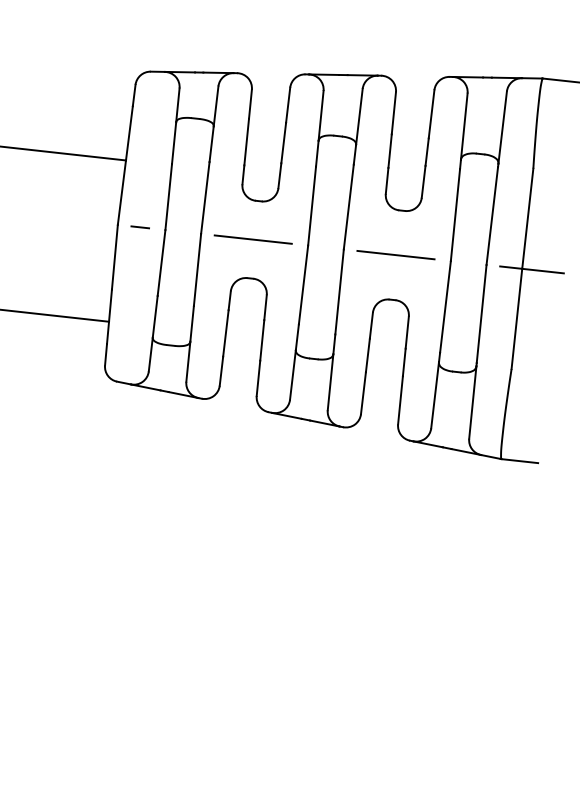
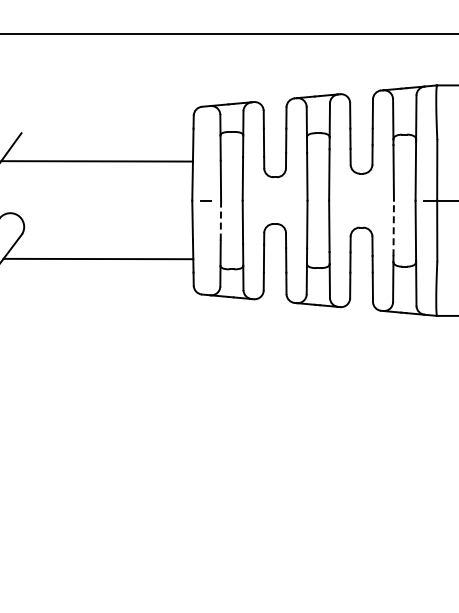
line: (251, 239) -> (273, 200), removed
line: (395, 254) -> (360, 200), removed
line: (160, 262) -> (220, 220), solid -> dashed
line: (445, 306) -> (393, 228), solid -> dashed

